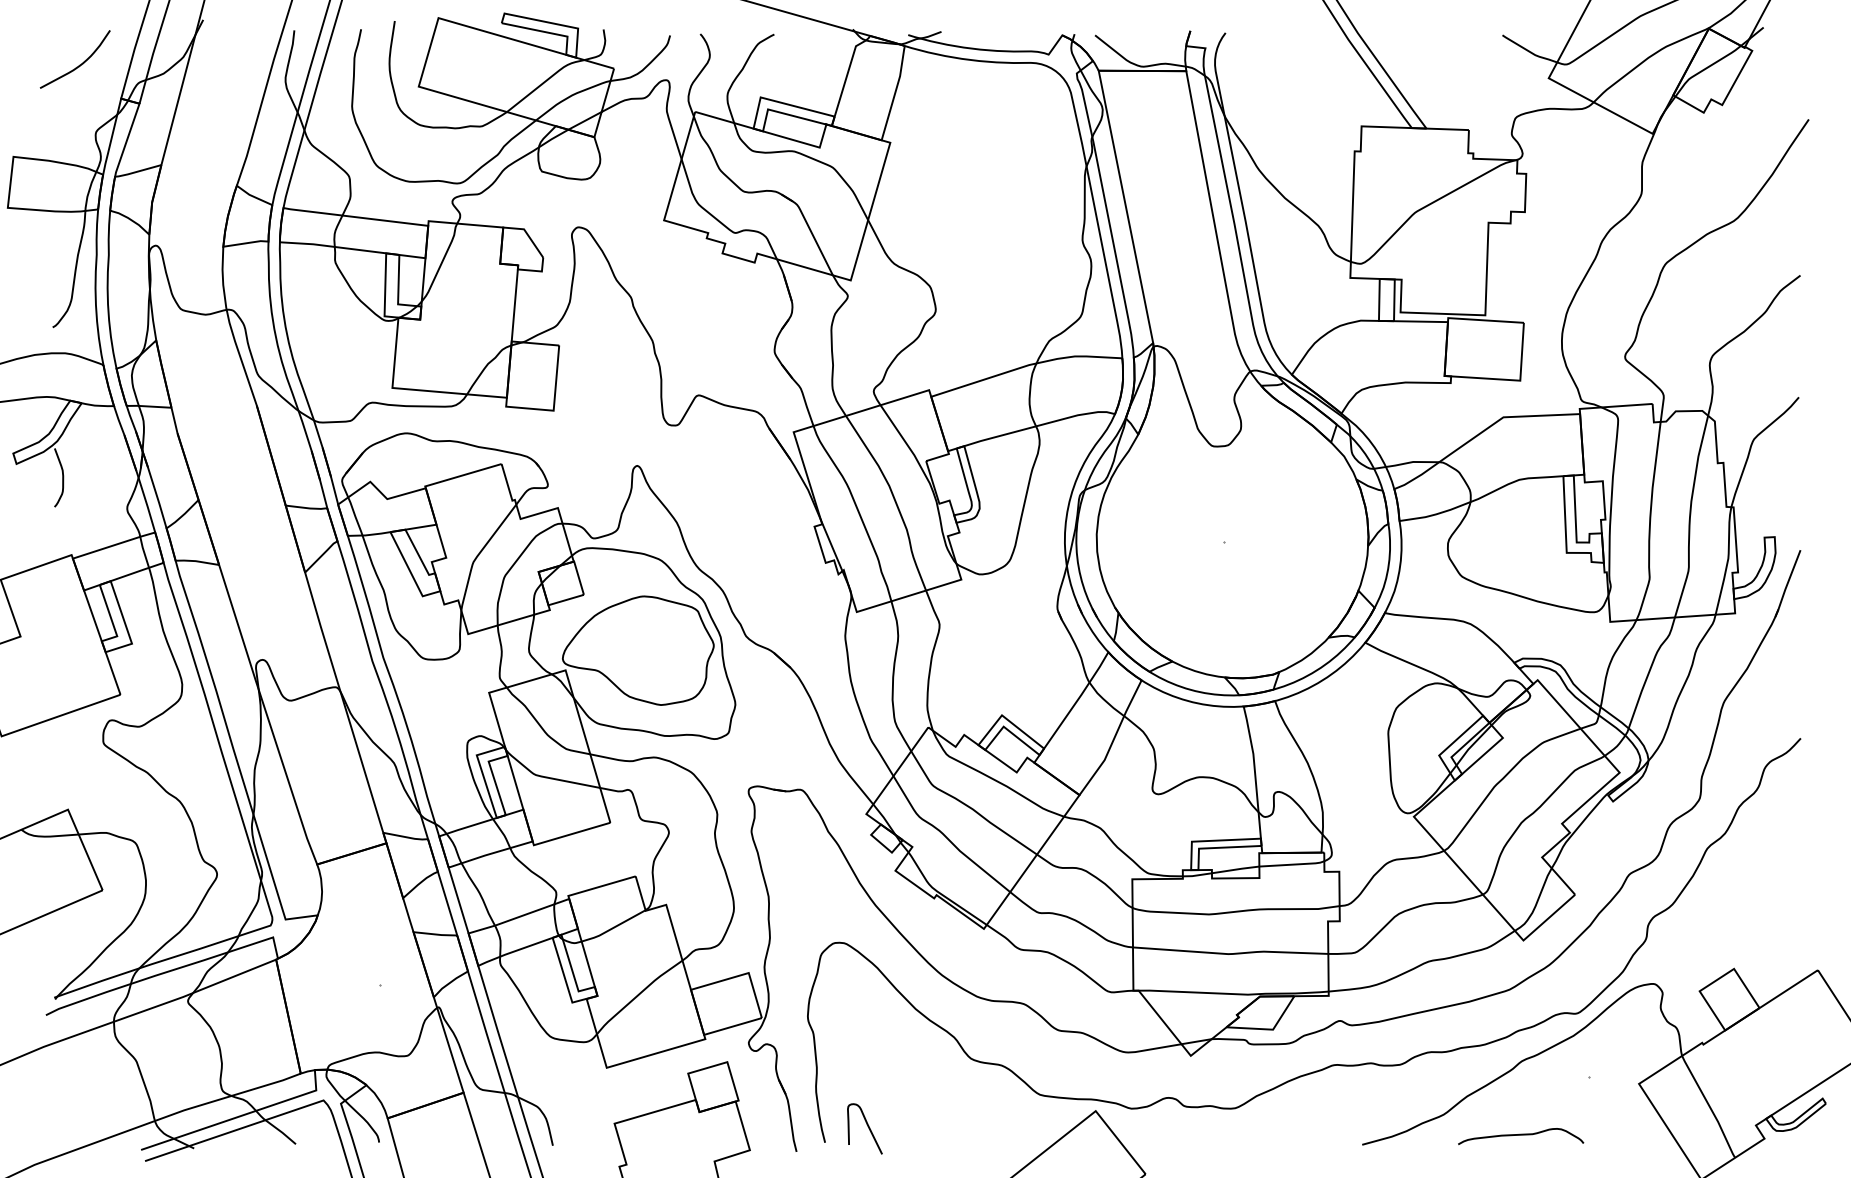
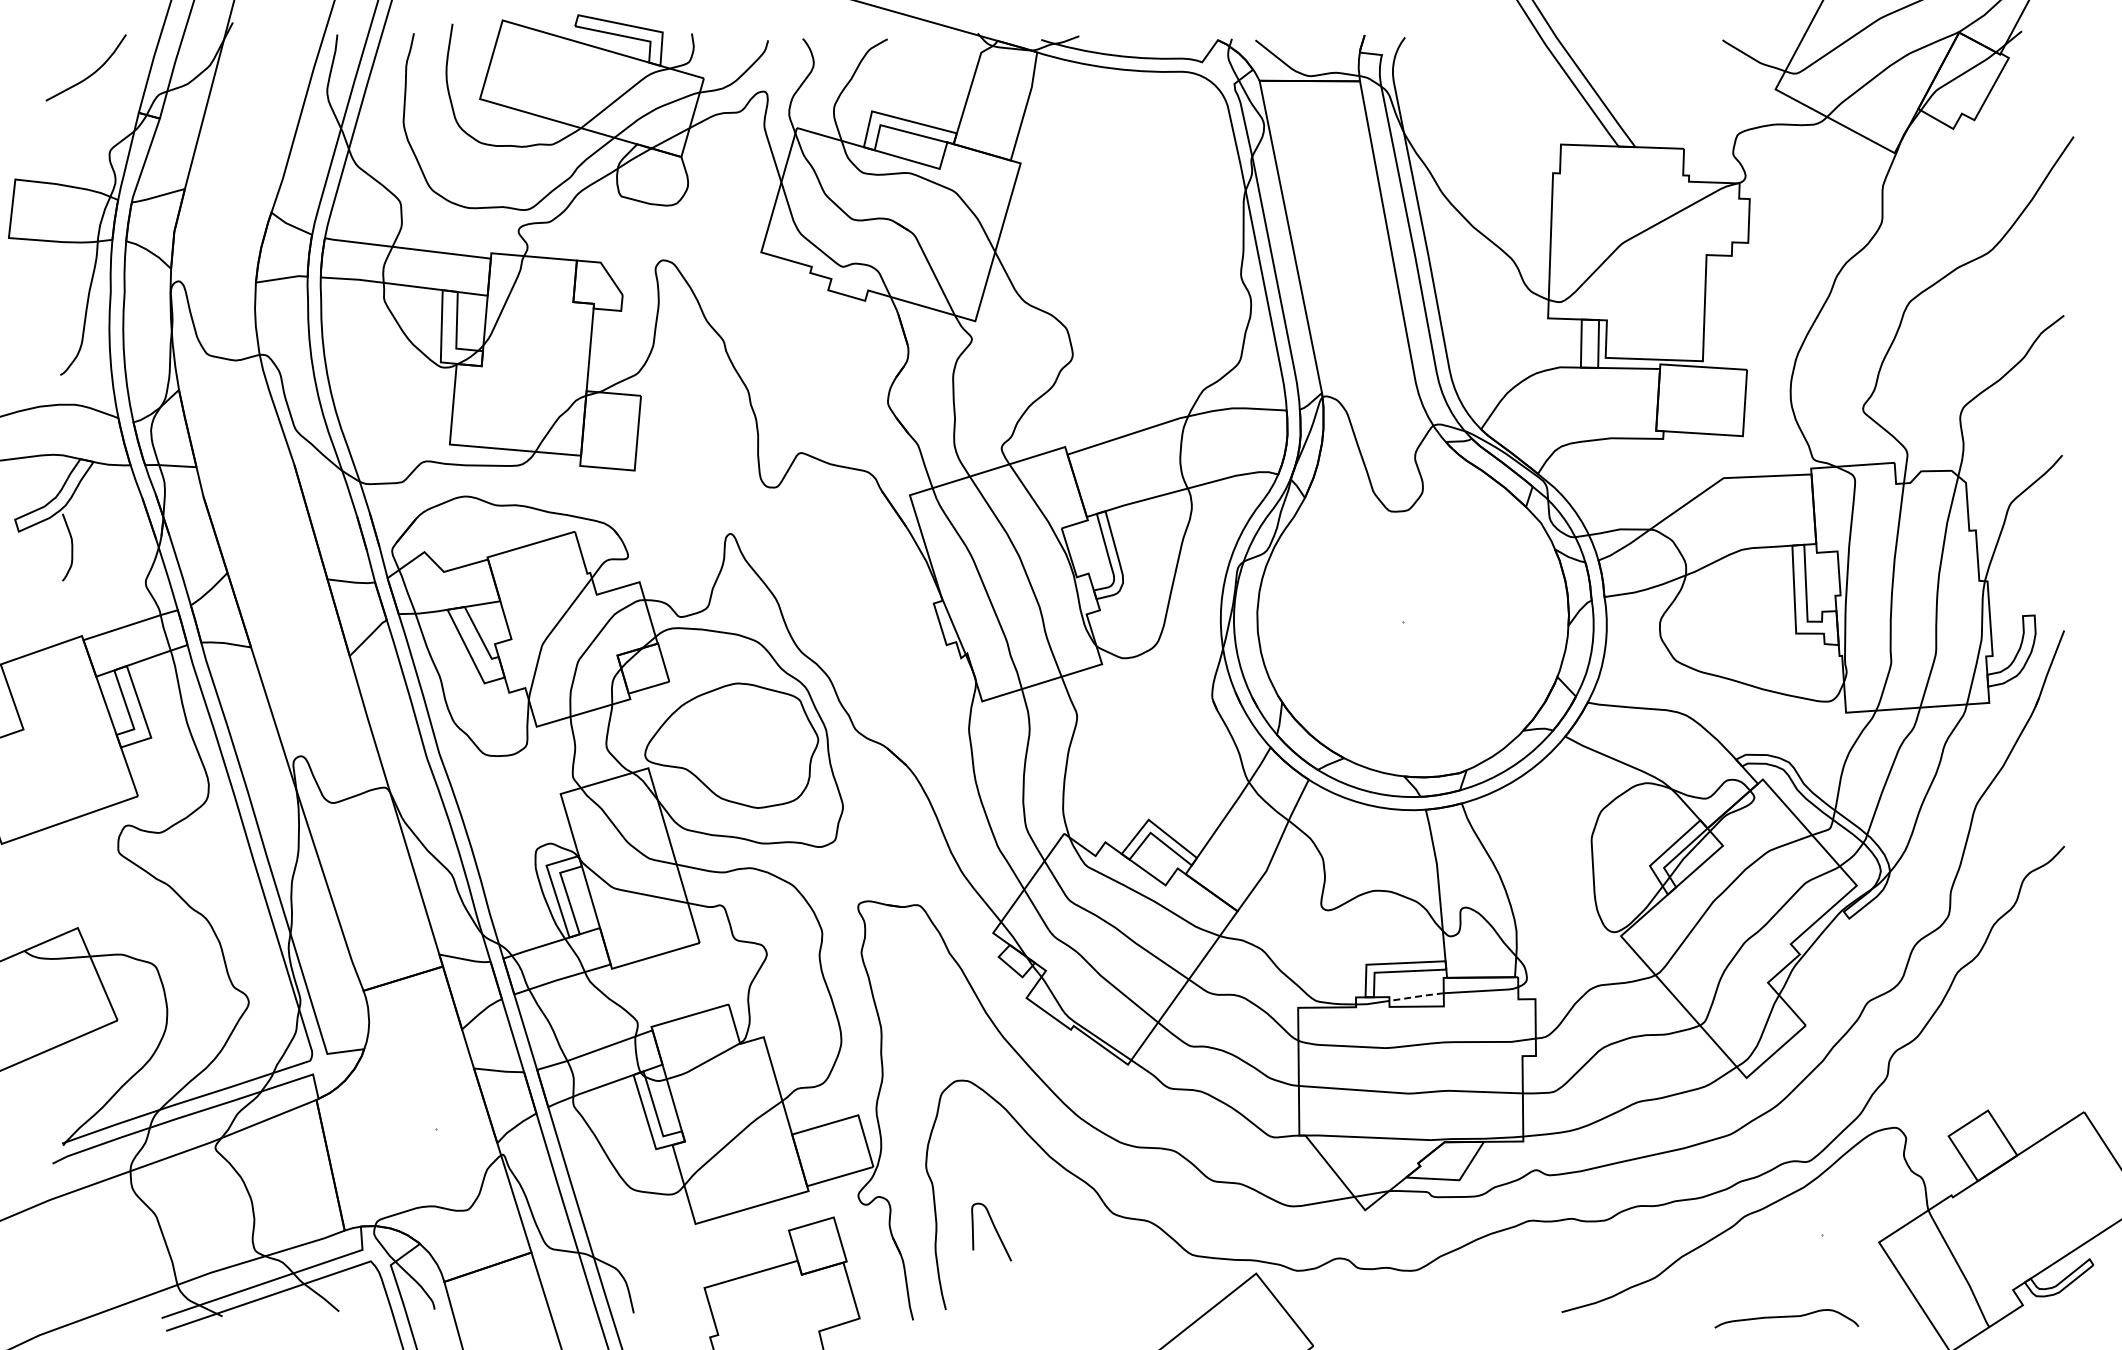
line: (1235, 869) -> (1416, 996), solid -> dashed
curve: (867, 1126) -> (994, 1229), moved
curve: (1520, 1135) -> (1786, 1317), moved

